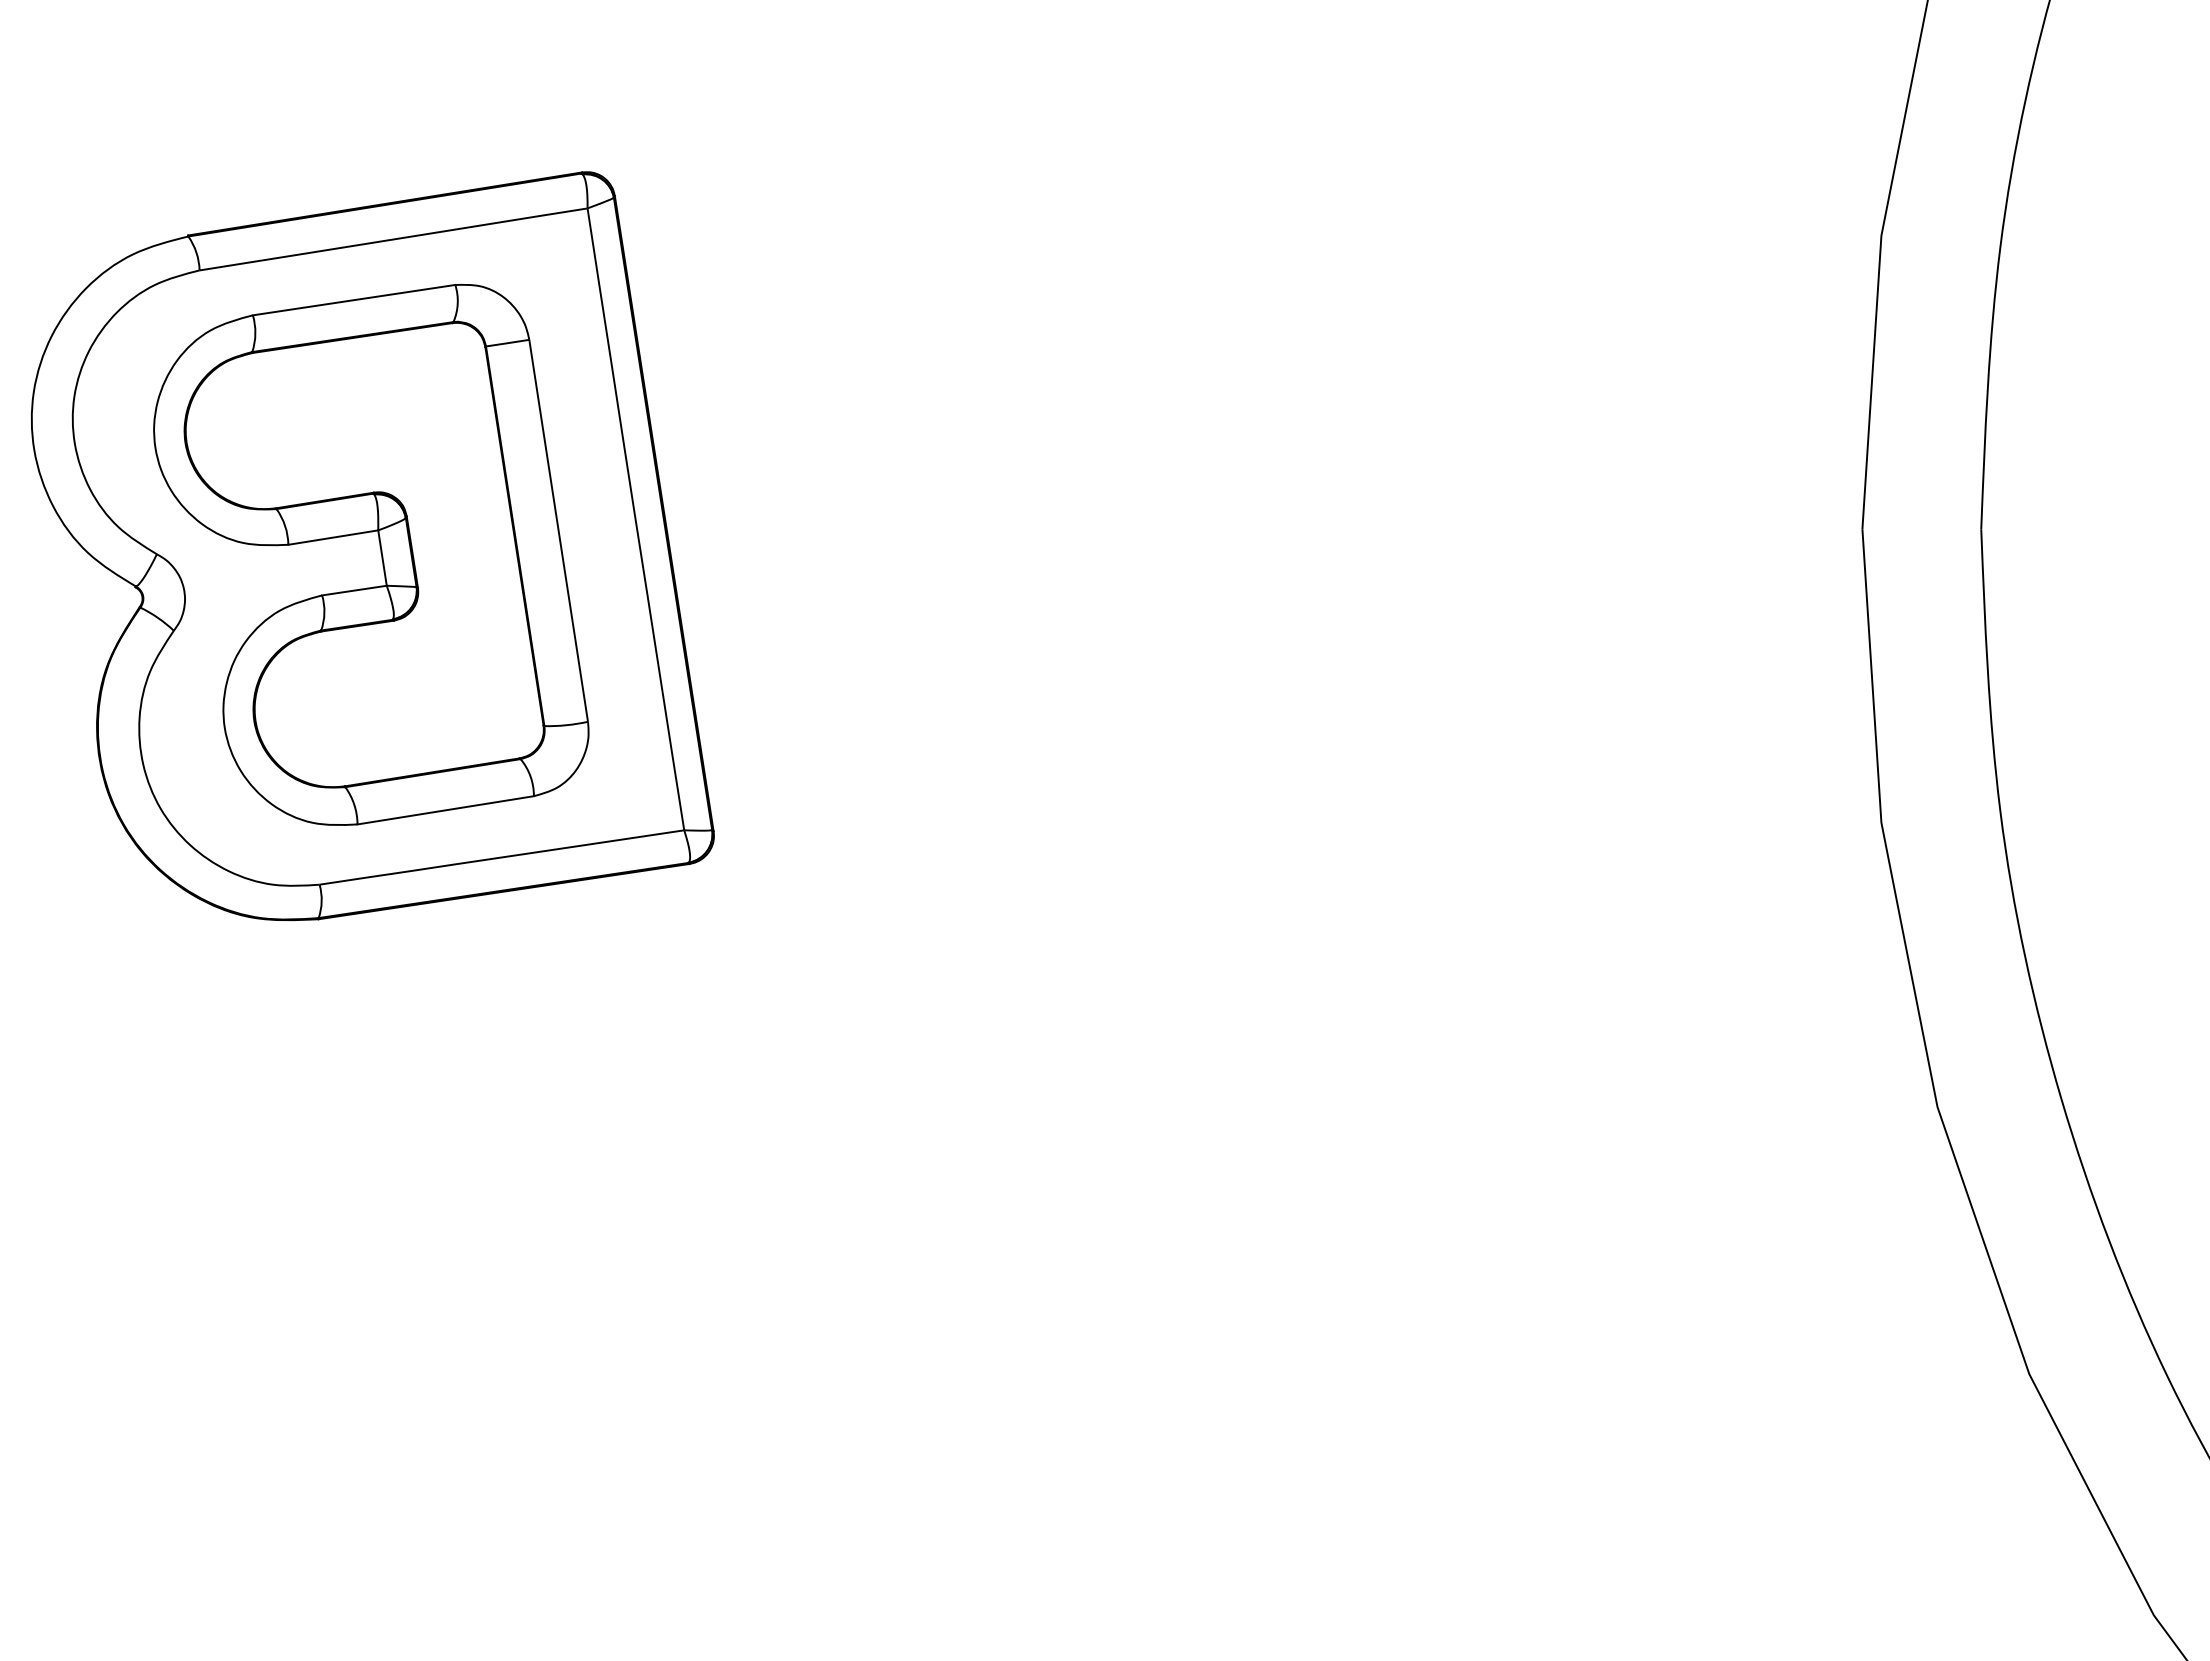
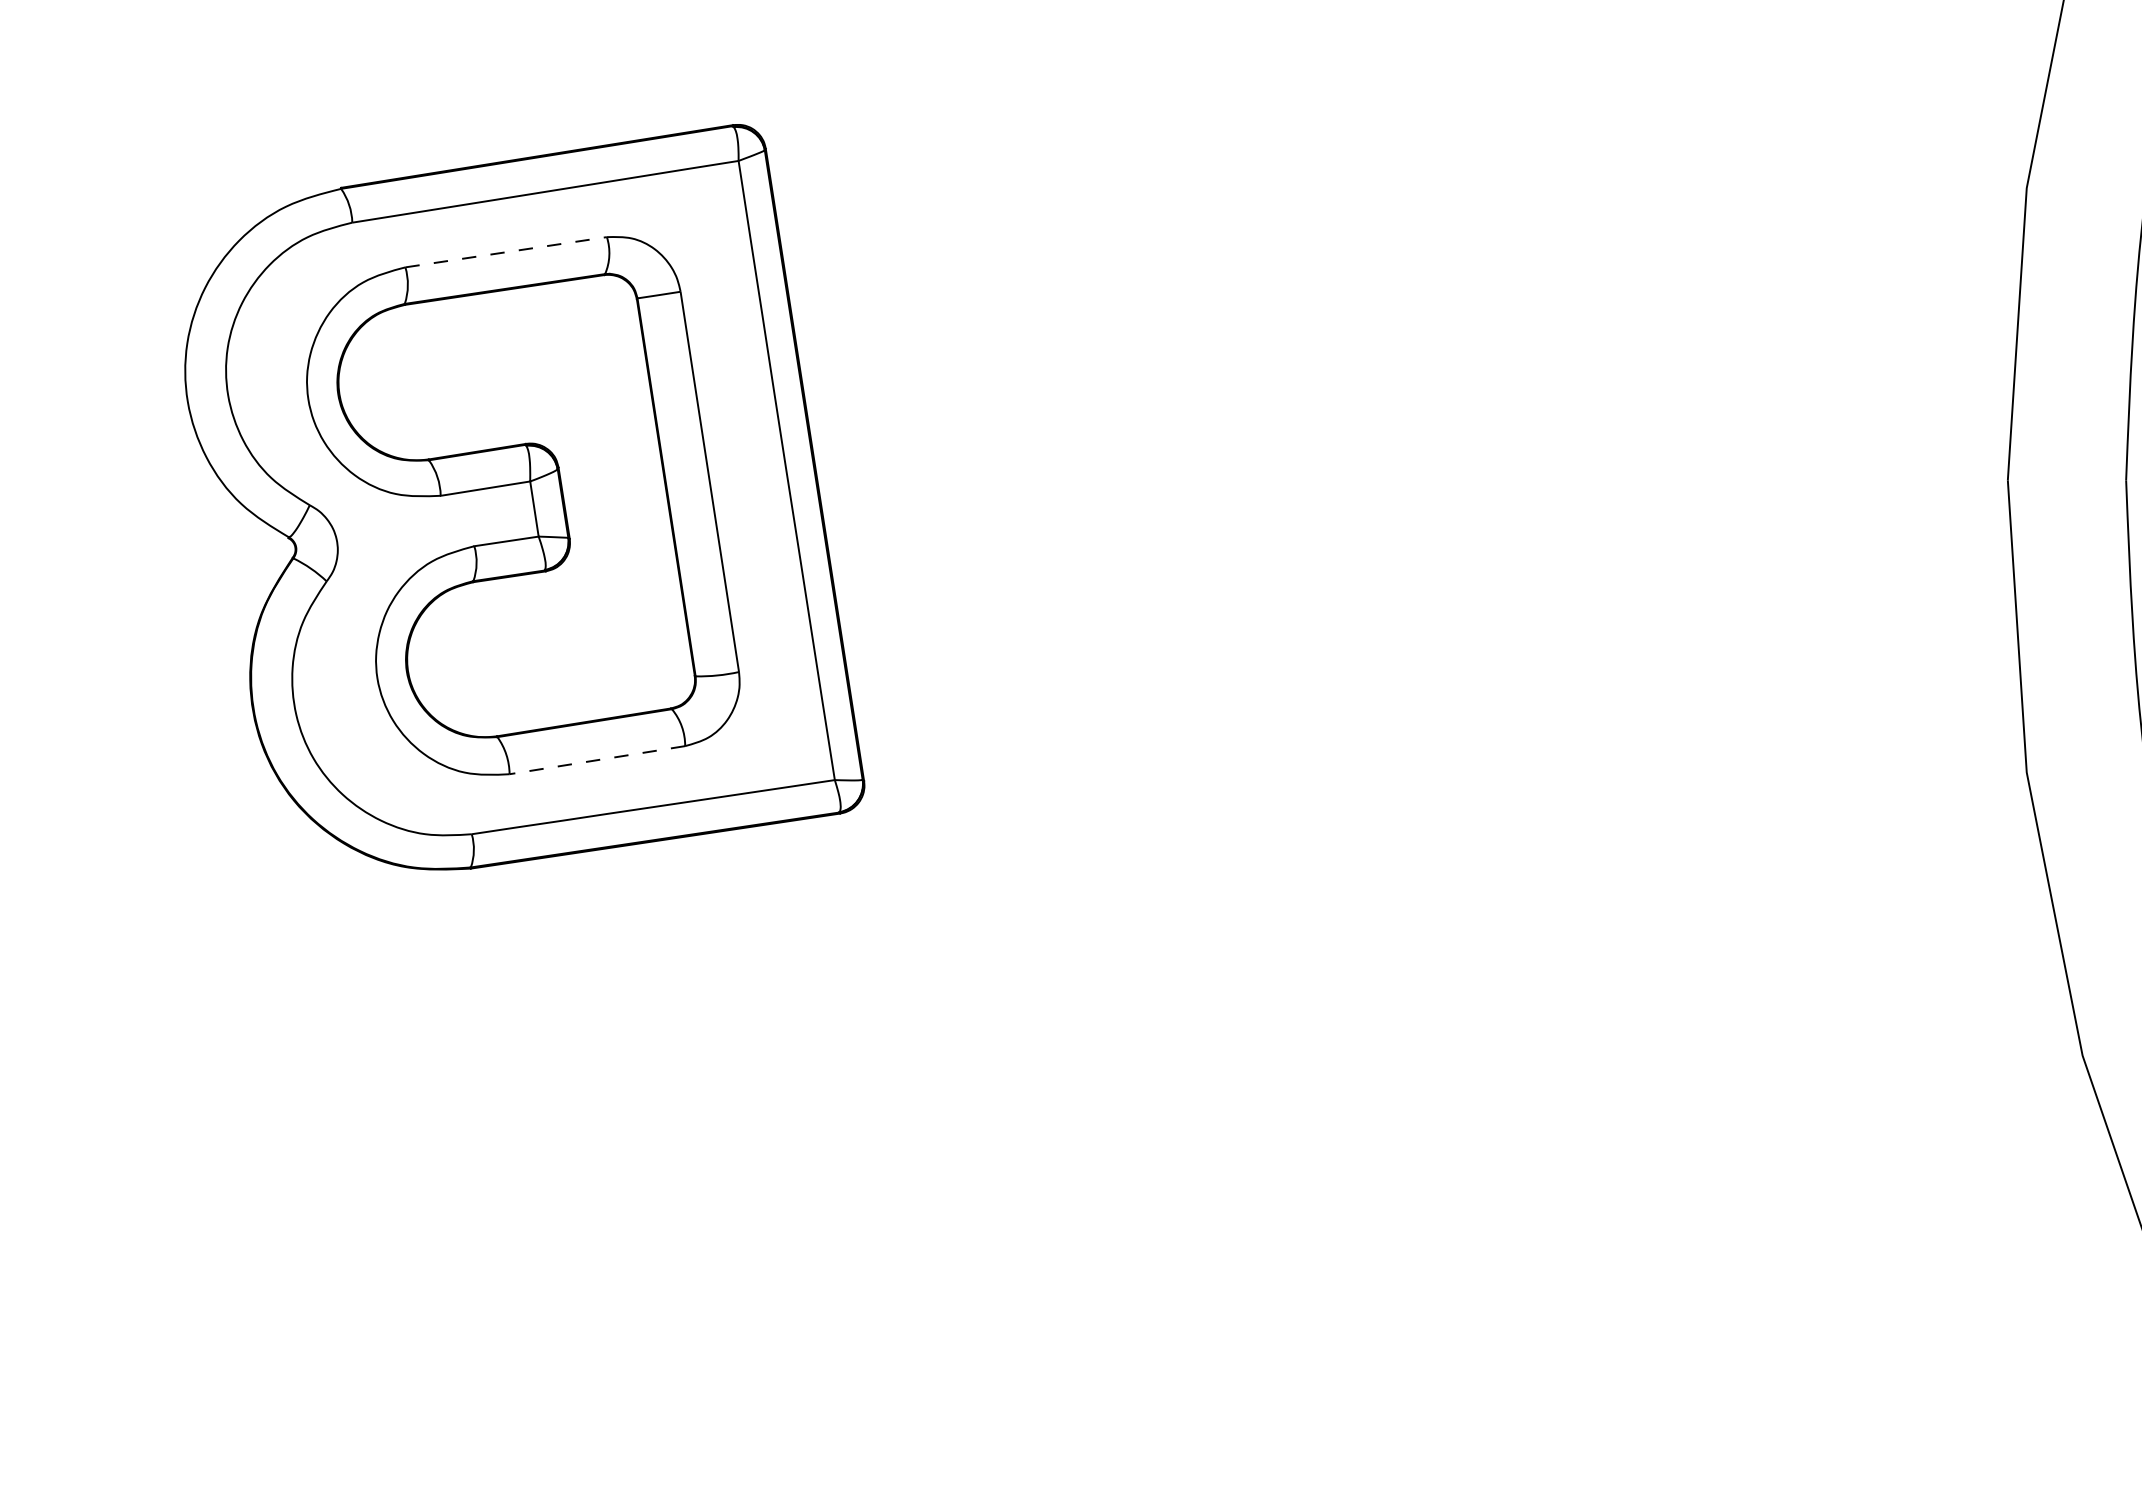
line: (354, 300) -> (506, 252), solid -> dashed
line: (445, 810) -> (597, 760), solid -> dashed

